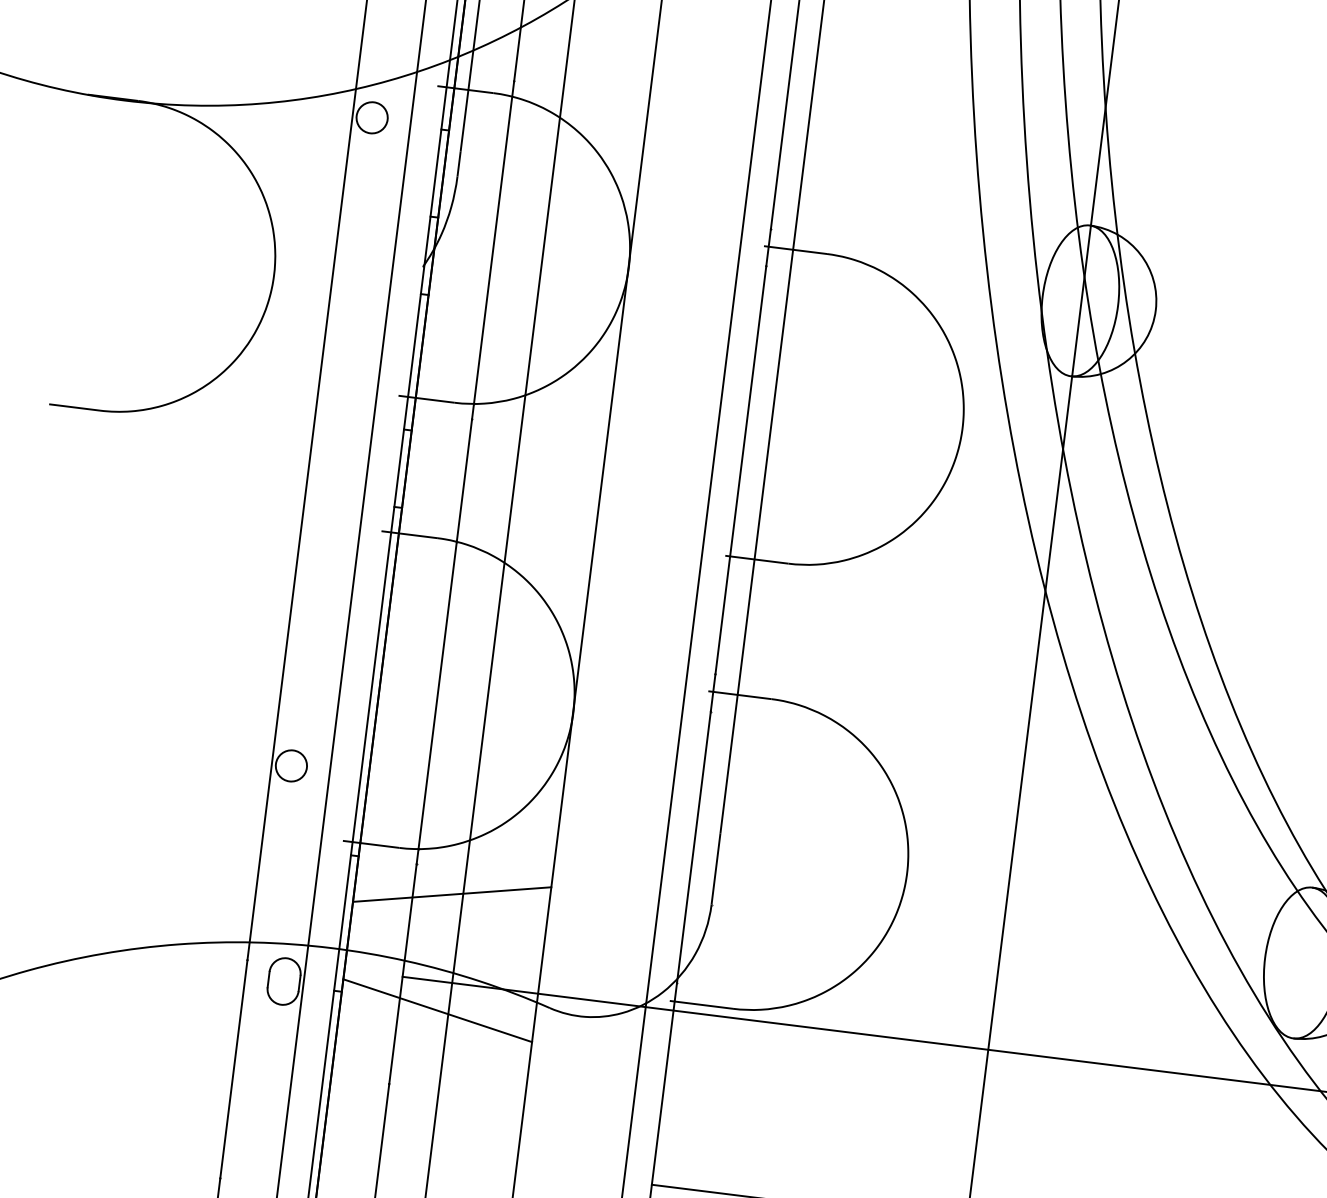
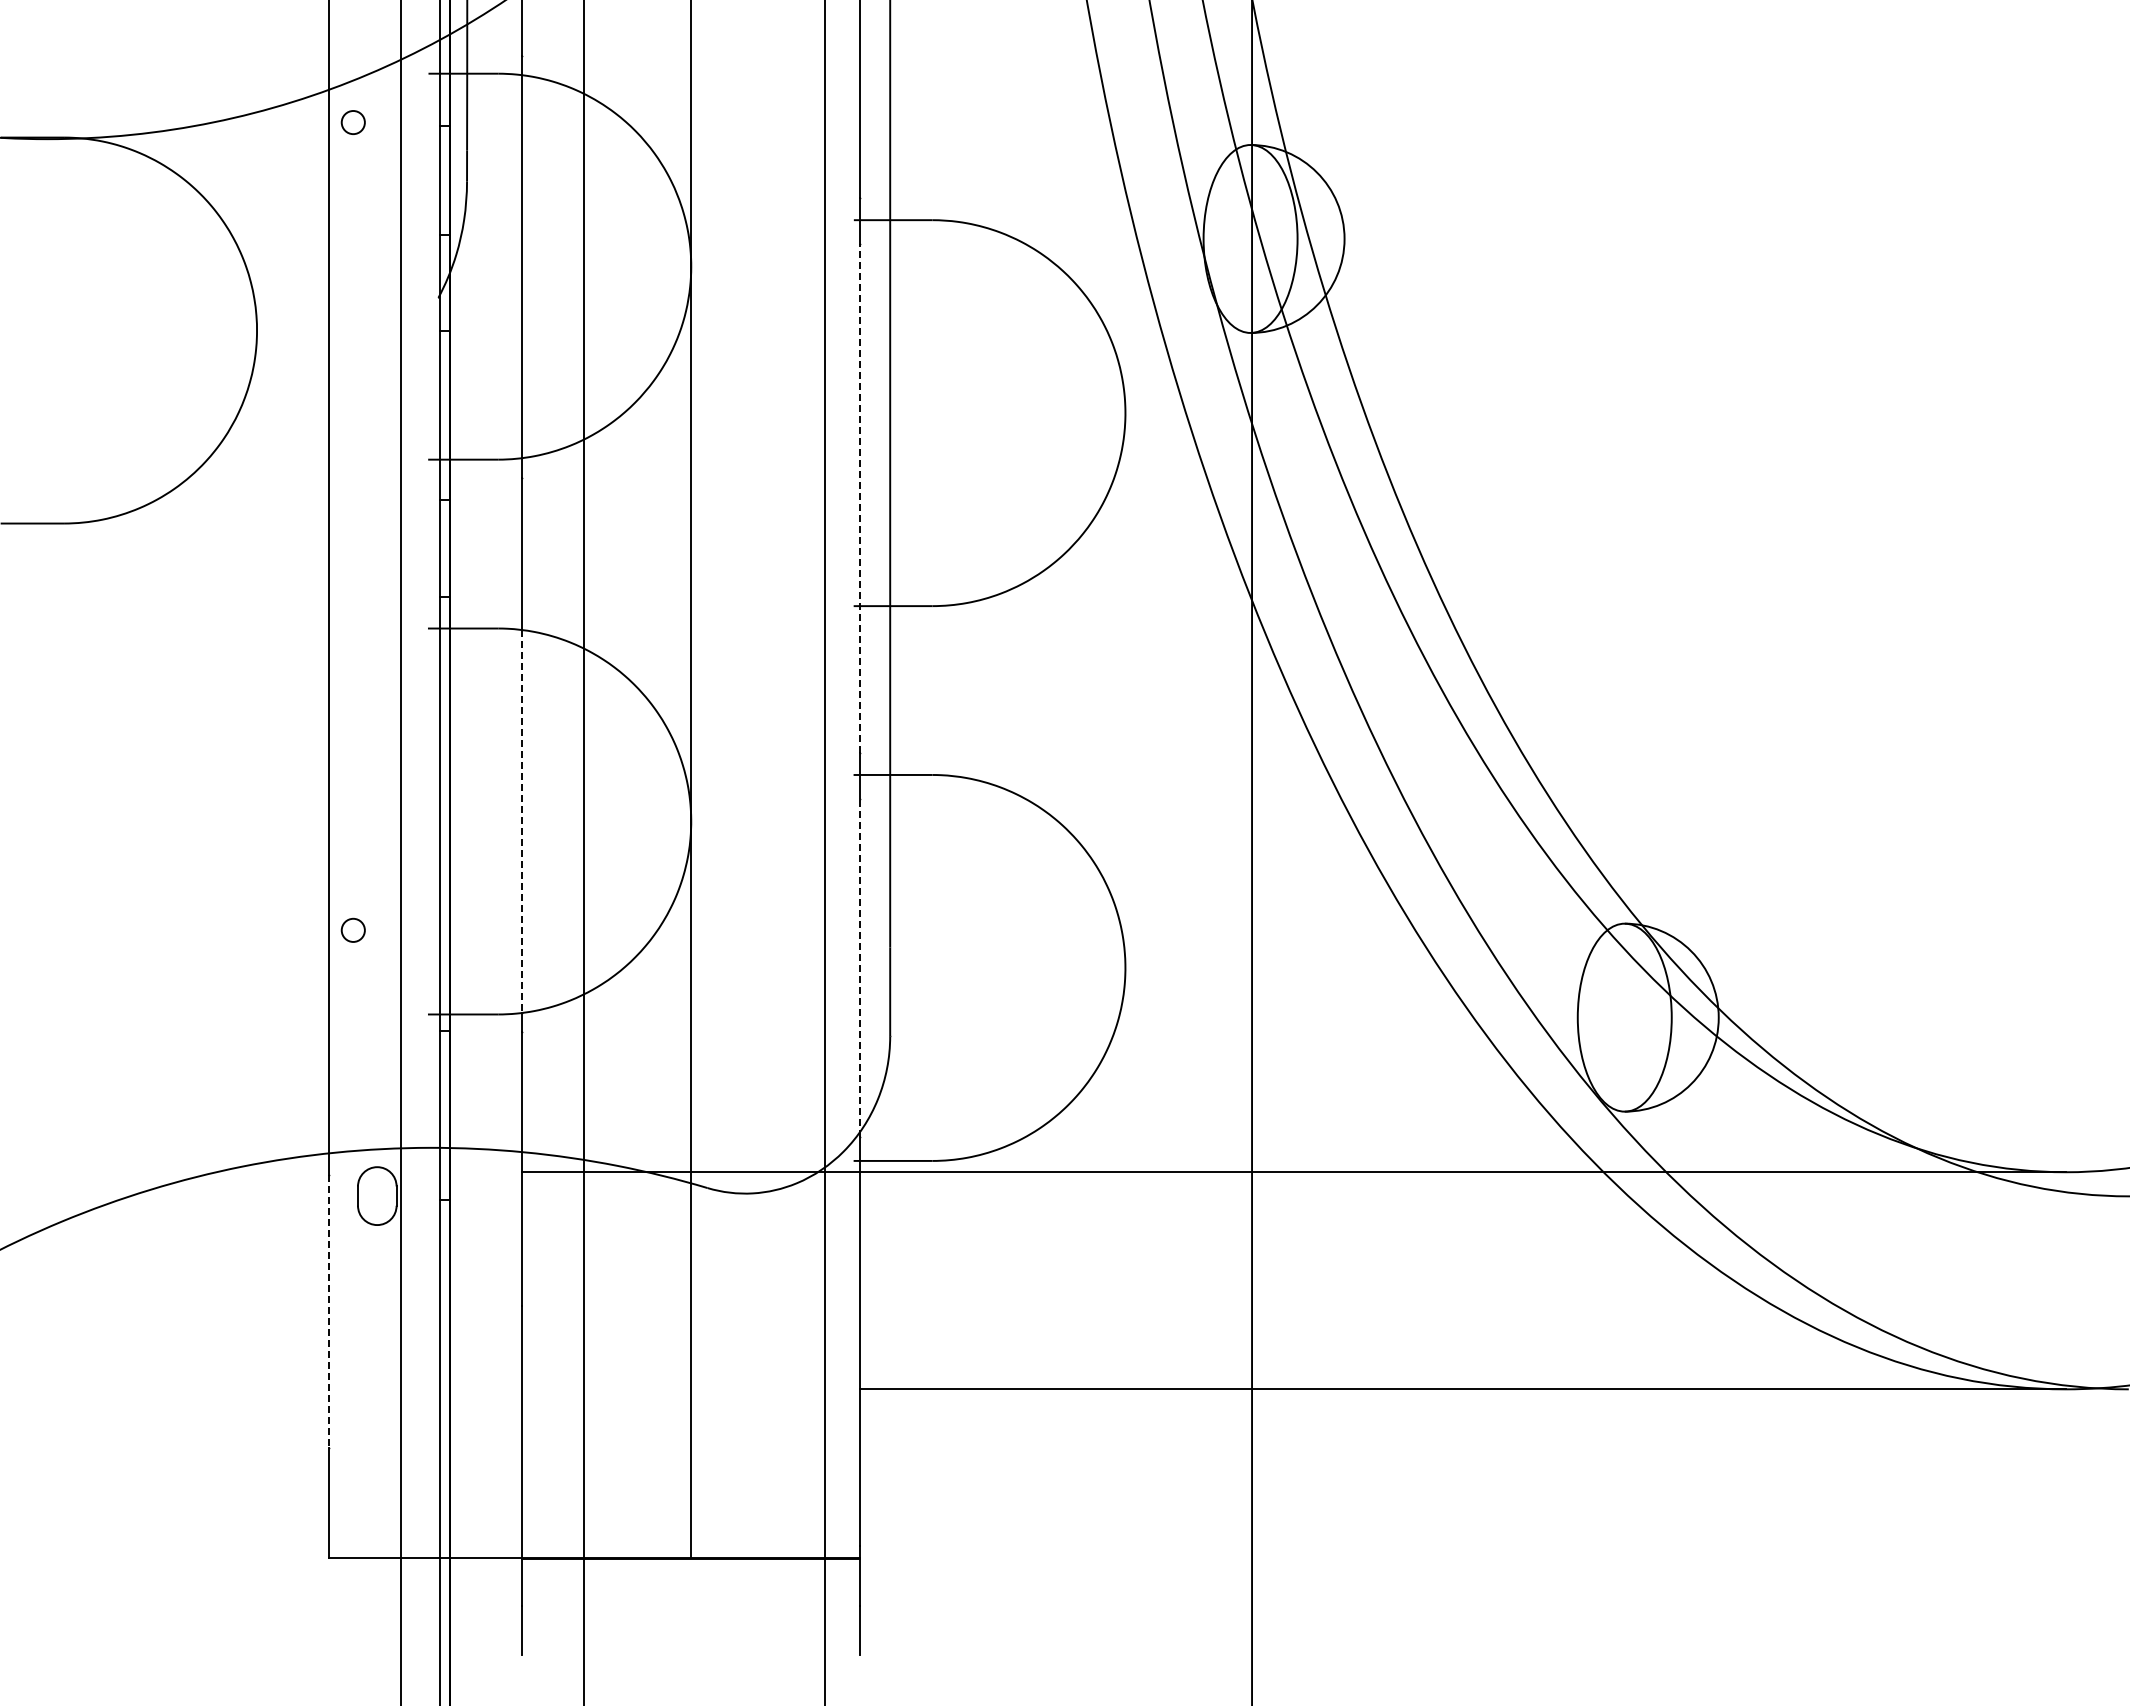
circle: (372, 117) -> (353, 122), size x0.6
line: (740, 470) -> (859, 498), solid -> dashed
line: (437, 696) -> (522, 822), solid -> dashed
circle: (291, 766) -> (353, 930), size x0.6
line: (693, 847) -> (859, 968), solid -> dashed
line: (451, 894) -> (569, 1063), removed
line: (437, 1010) -> (569, 1208), removed
line: (234, 1069) -> (329, 1311), solid -> dashed

